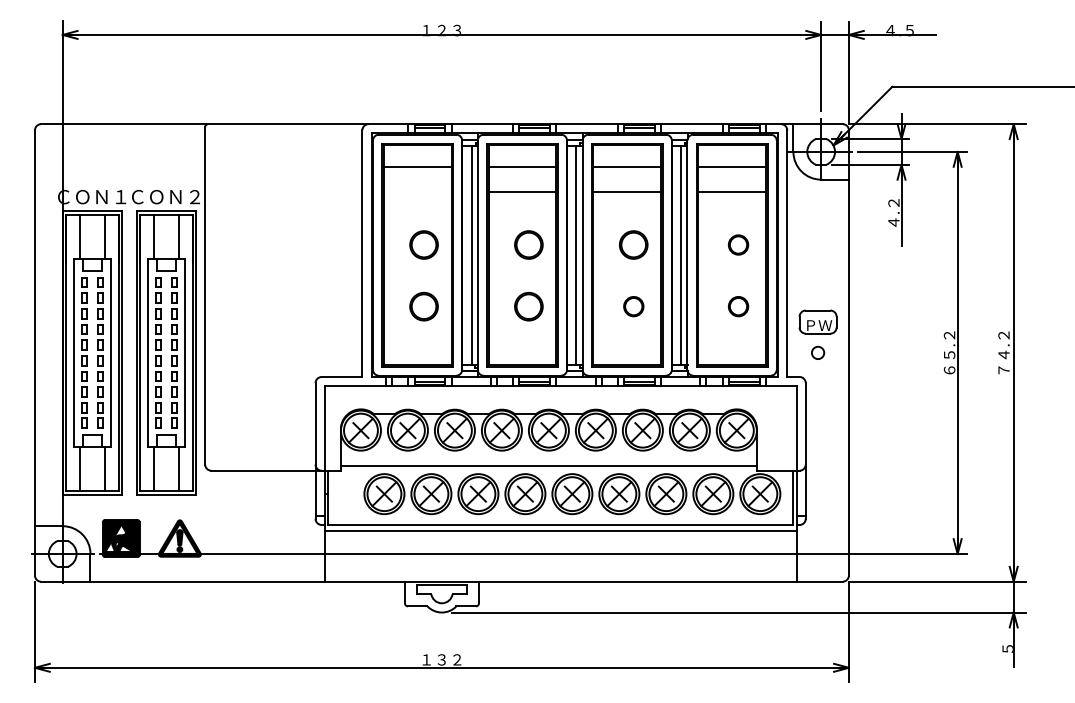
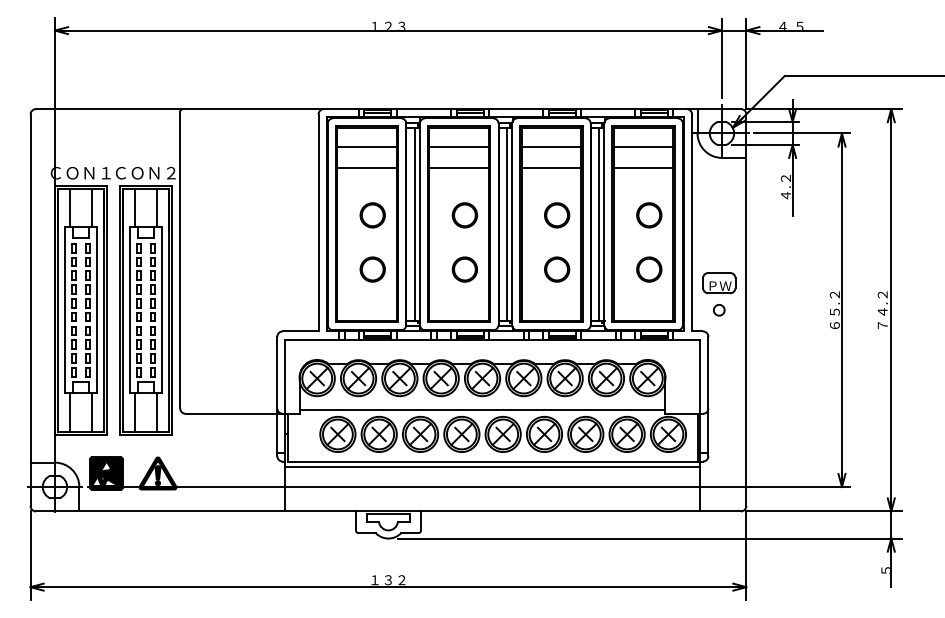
line: (417, 191) -> (366, 168), added
part: (738, 244) -> (649, 214), size x1.43
part: (633, 306) -> (556, 269), size x1.43
part: (738, 306) -> (649, 269), size x1.43

